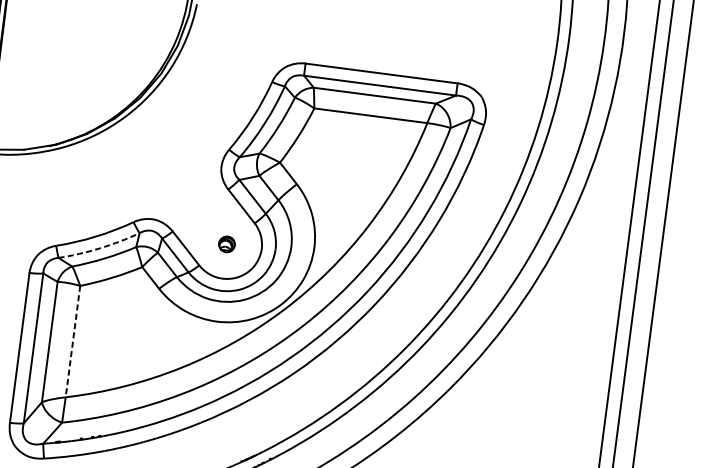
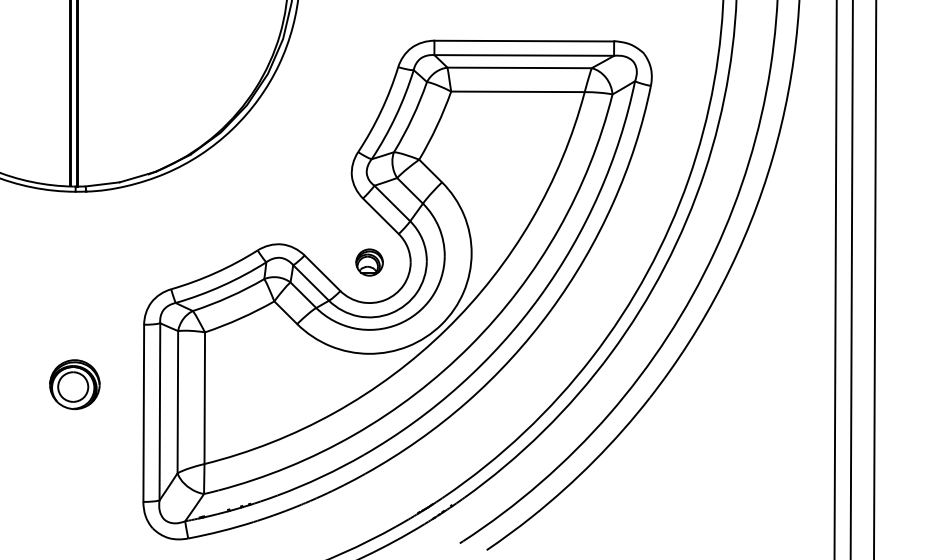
part: (226, 244) -> (369, 262), size x1.43
arc: (100, 248) -> (222, 285), dashed -> solid
line: (72, 341) -> (204, 398), dashed -> solid

